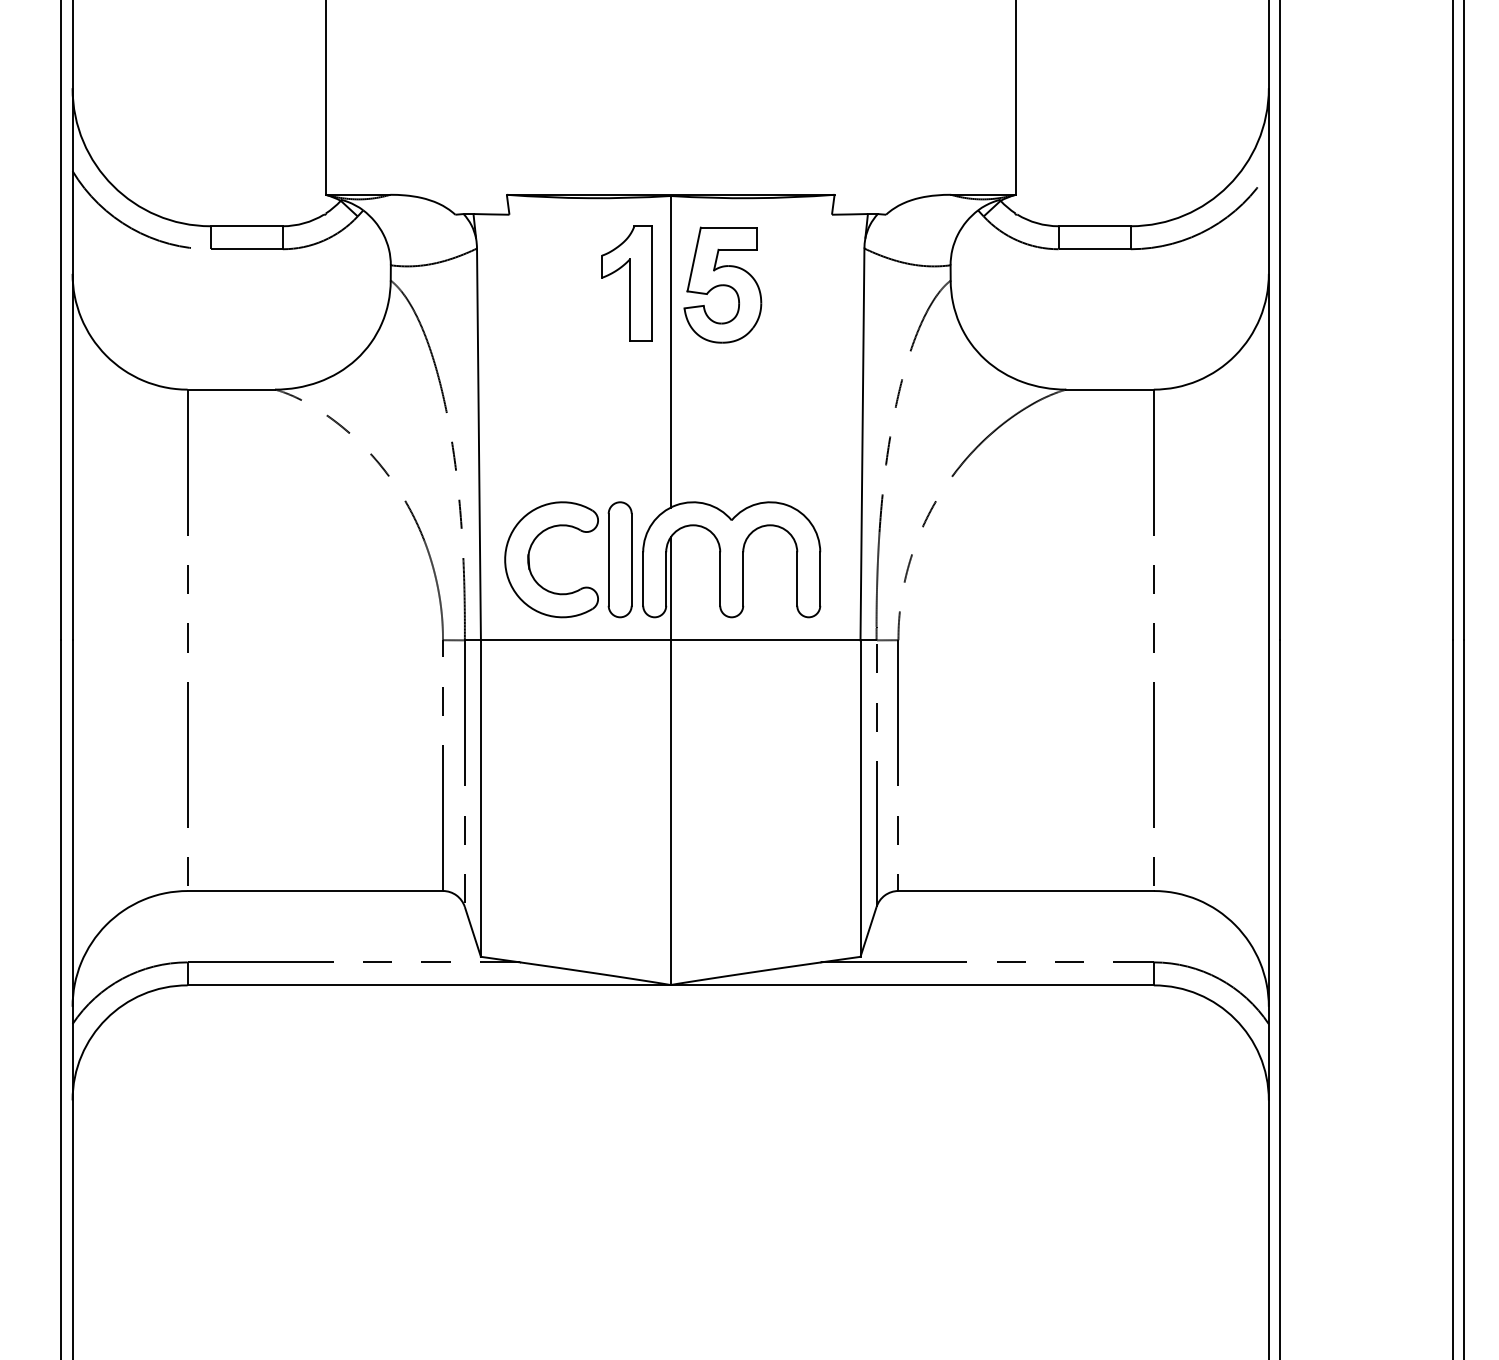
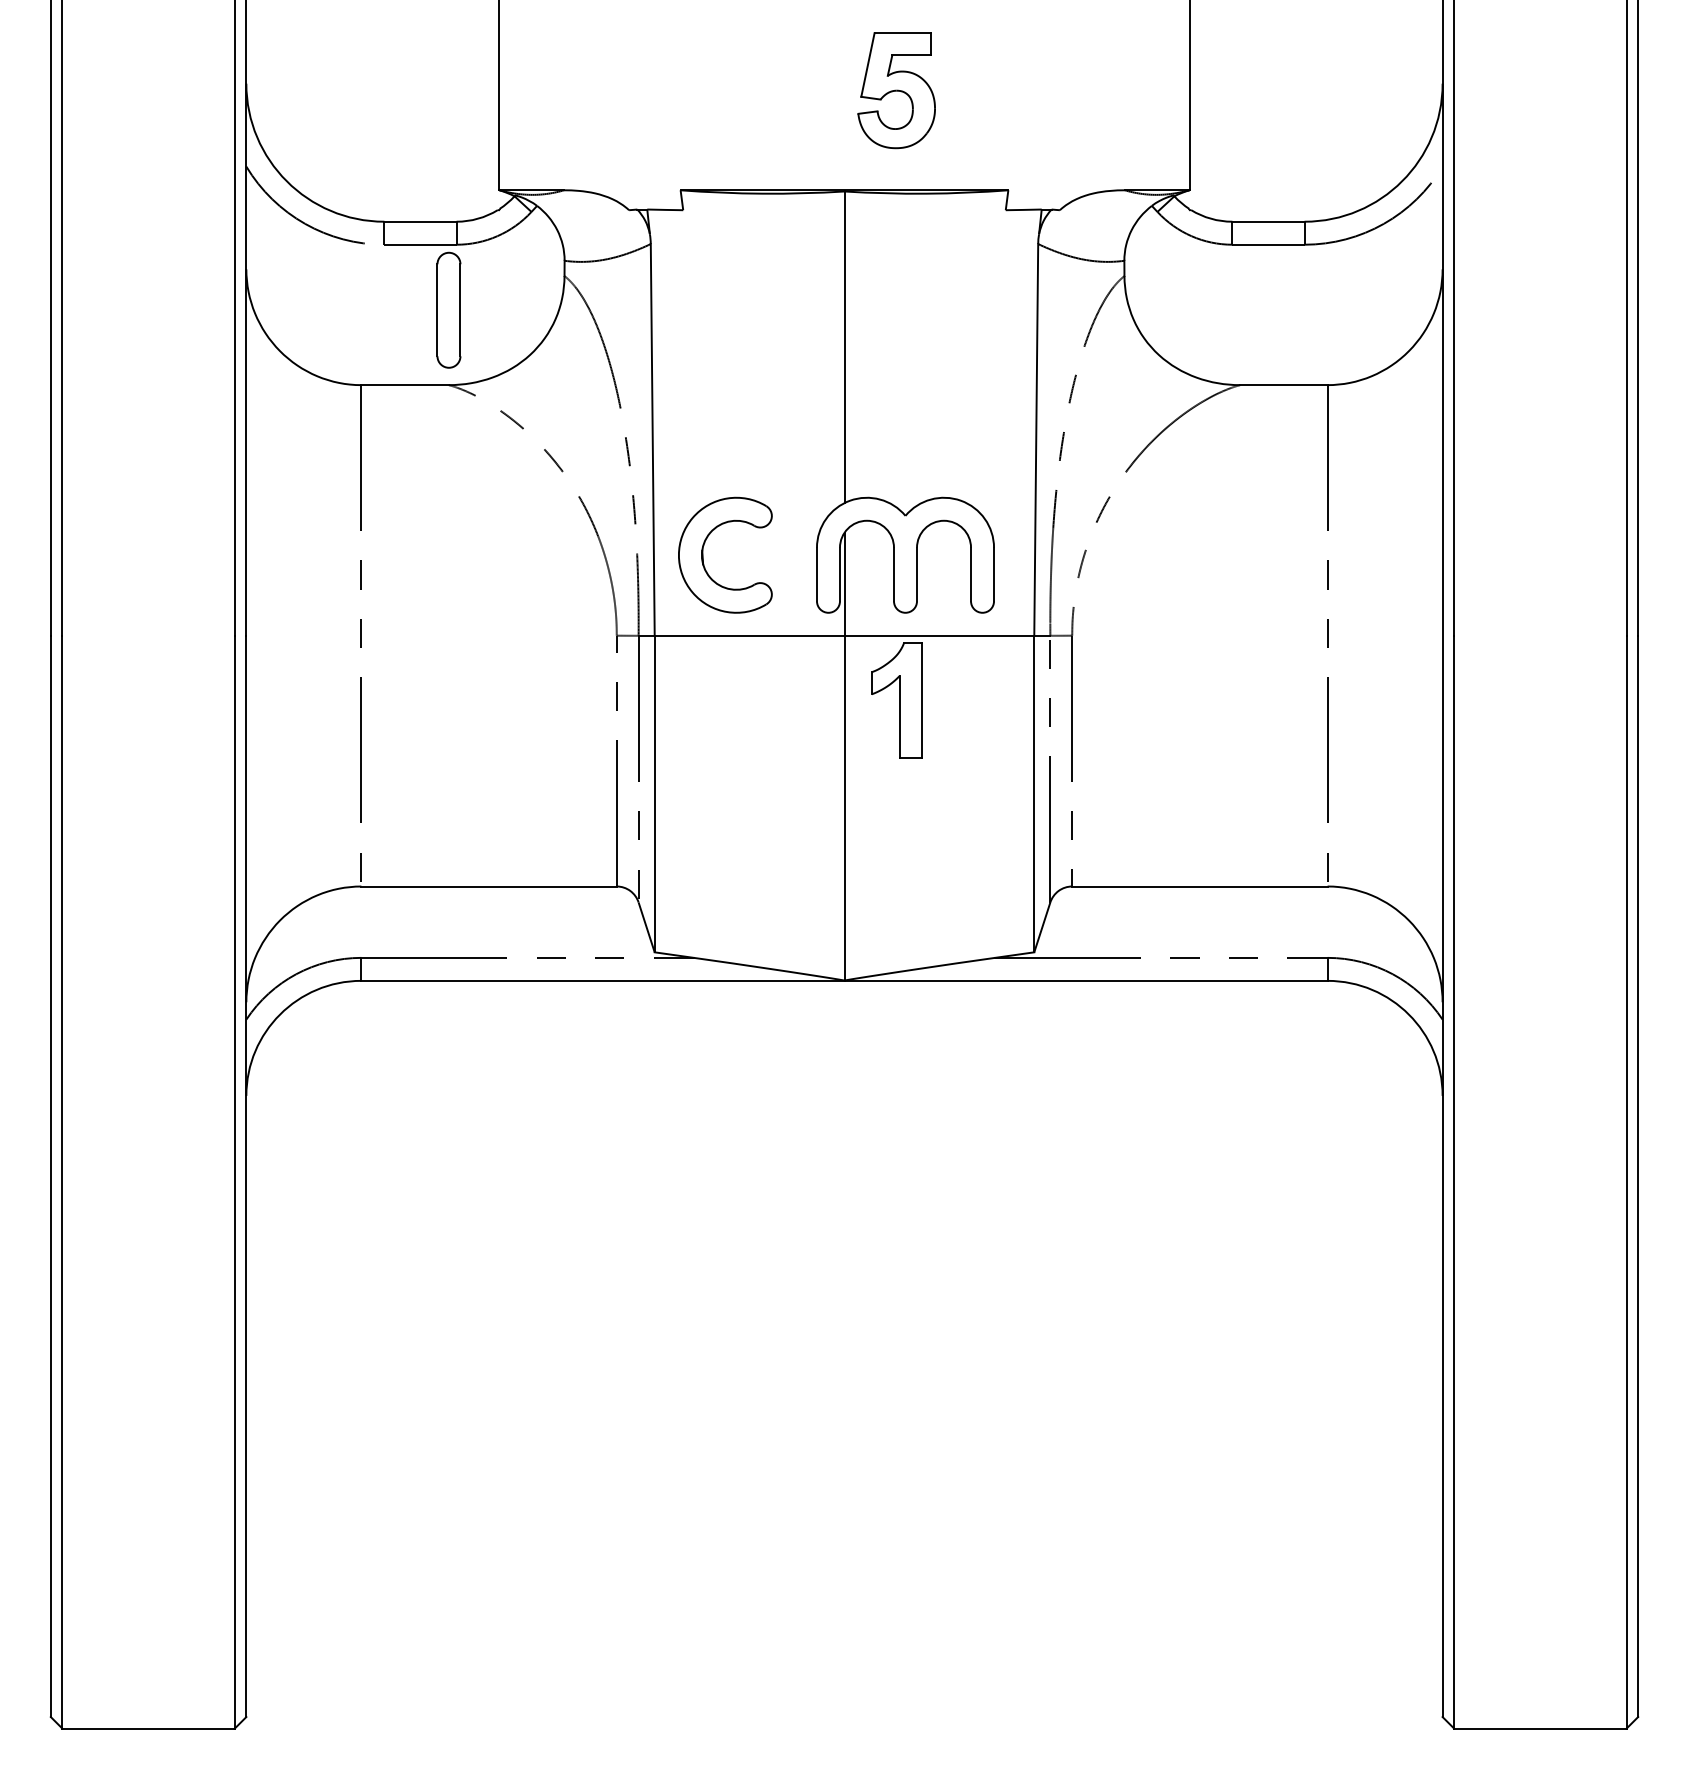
part: (626, 284) -> (896, 700), moved
part: (722, 285) -> (896, 90), moved
part: (619, 559) -> (448, 309), moved

